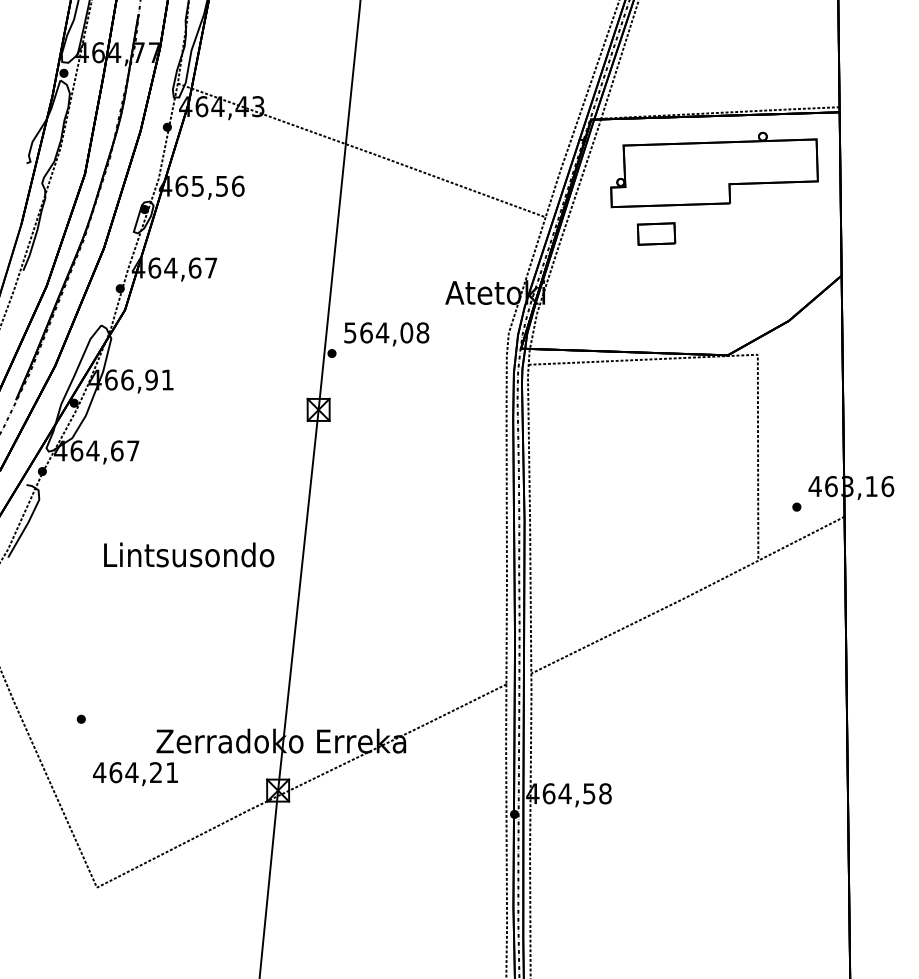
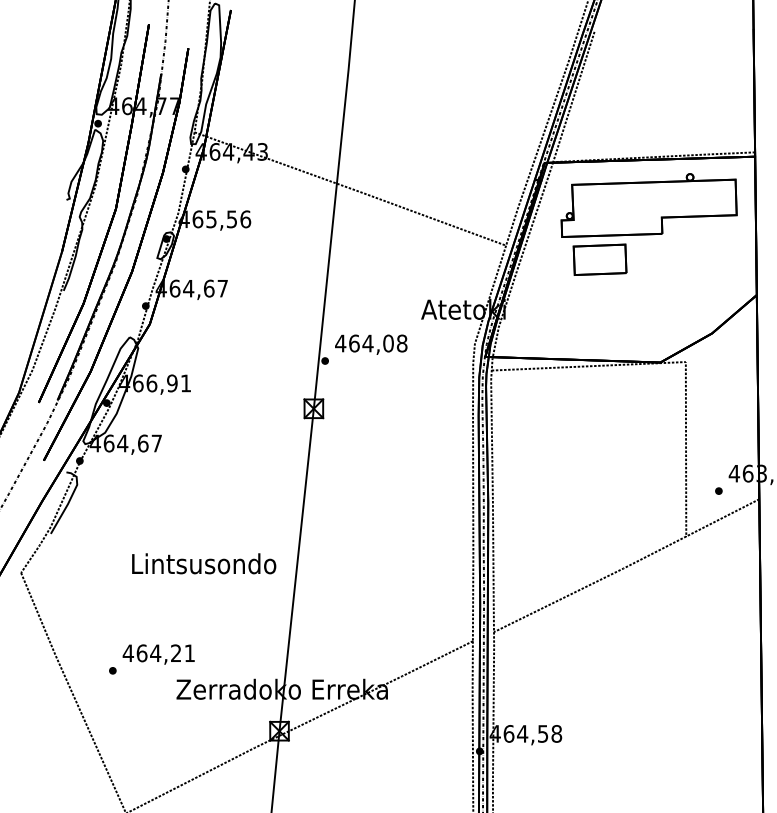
part: (656, 233) -> (600, 259), size x1.67
text: (349, 332) -> (339, 343), 564,08 -> 464,08
text: (189, 554) -> (204, 563), moved
text: (135, 774) -> (158, 654), moved

